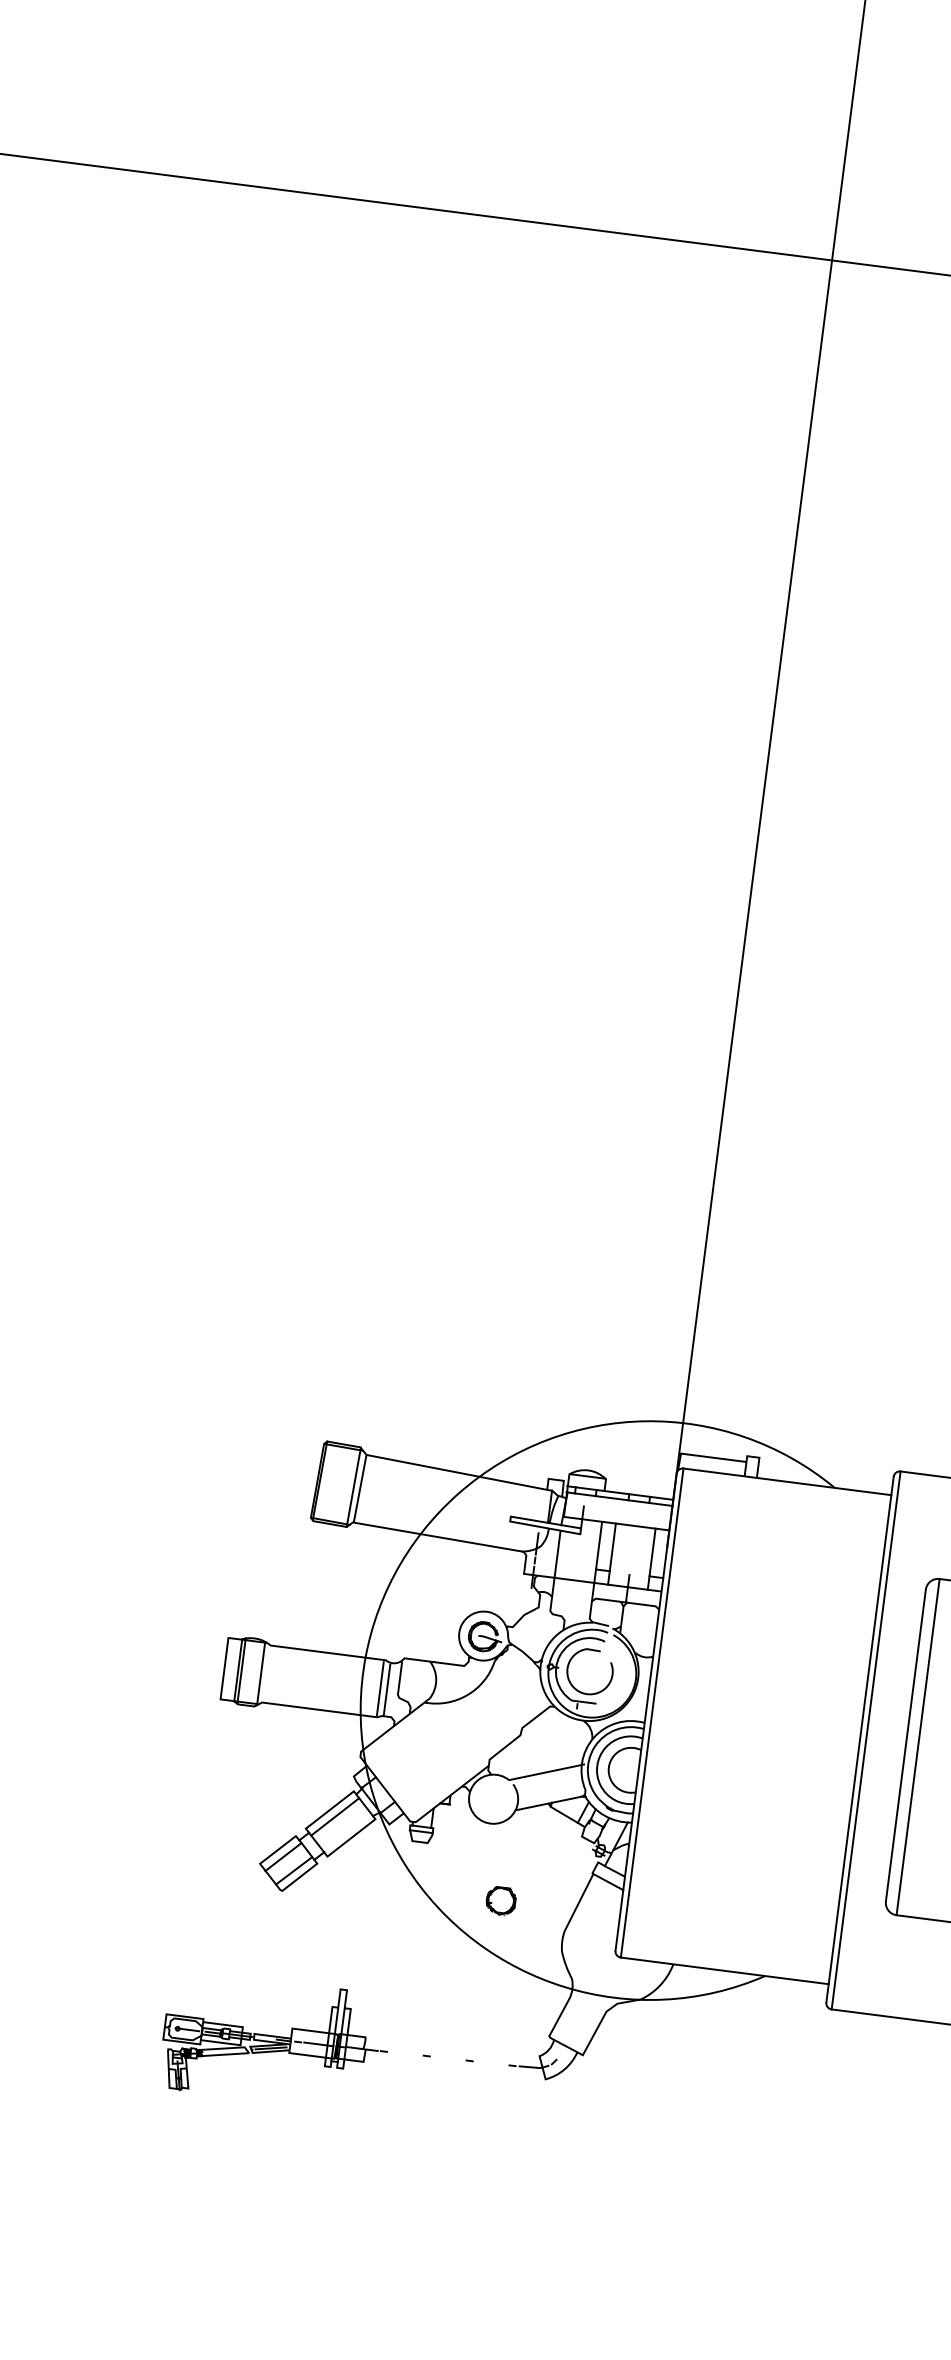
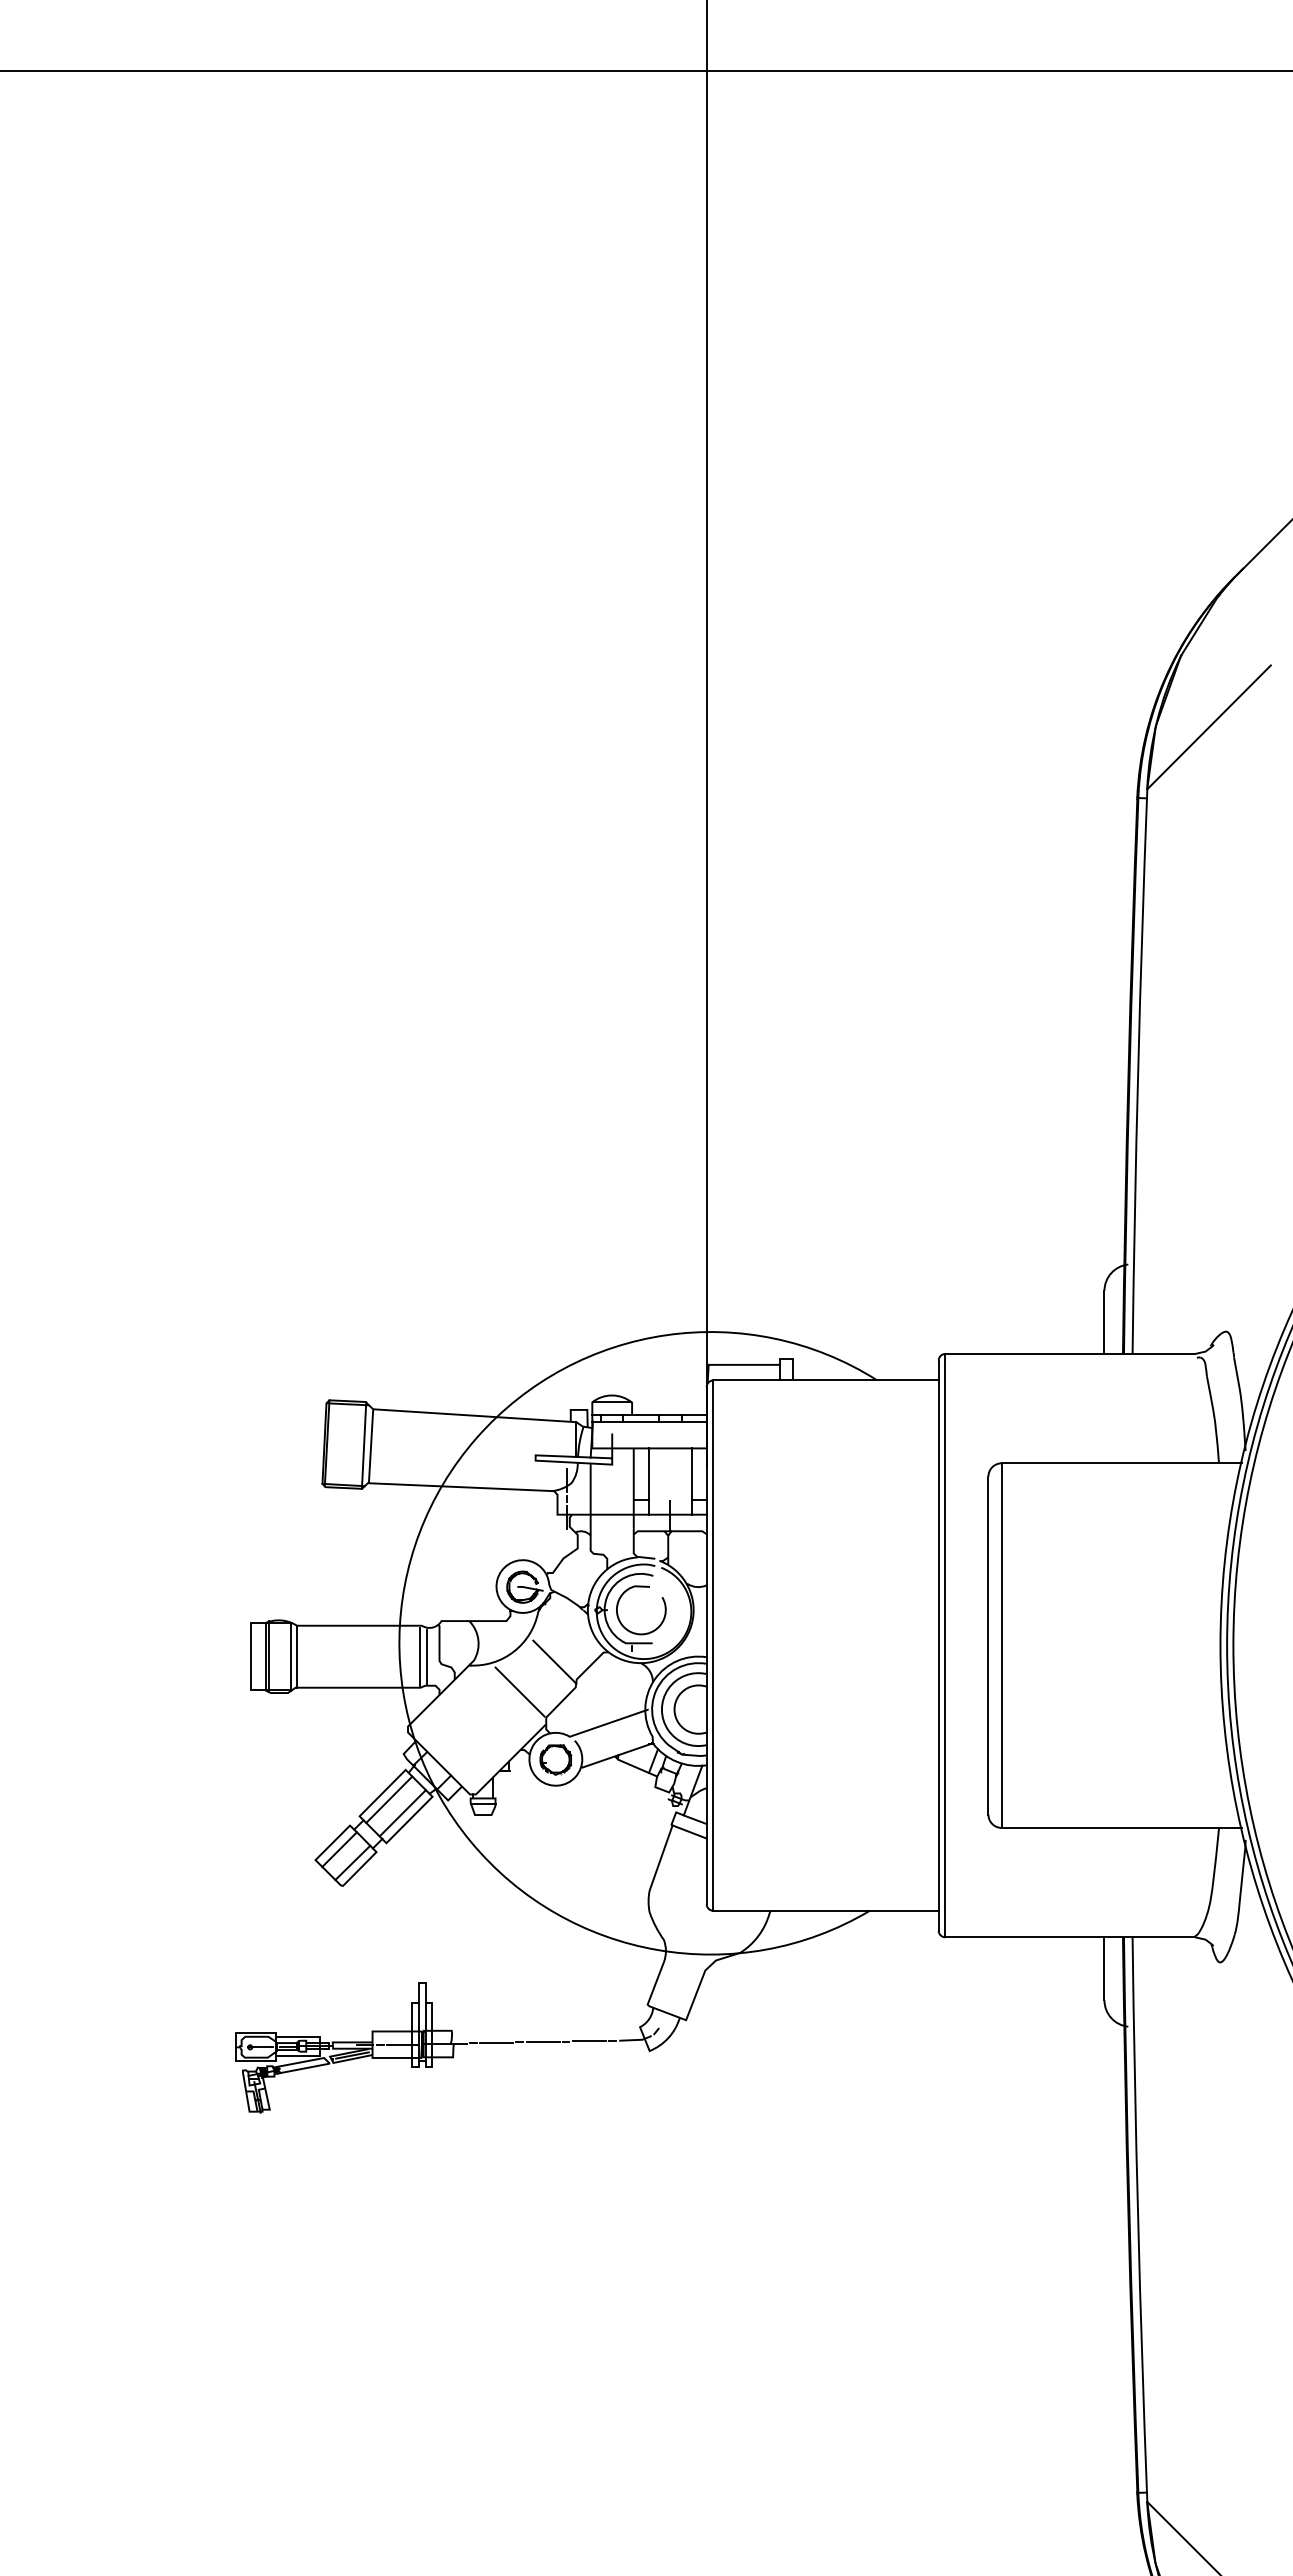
line: (267, 1673) -> (297, 1656), added
line: (503, 1708) -> (554, 1661), added
line: (468, 1732) -> (519, 1691), added
line: (345, 1831) -> (402, 1813), added
part: (500, 1900) -> (555, 1759), moved
line: (405, 2054) -> (496, 2043), added
line: (447, 2058) -> (542, 2042), added
line: (490, 2063) -> (588, 2041), added

